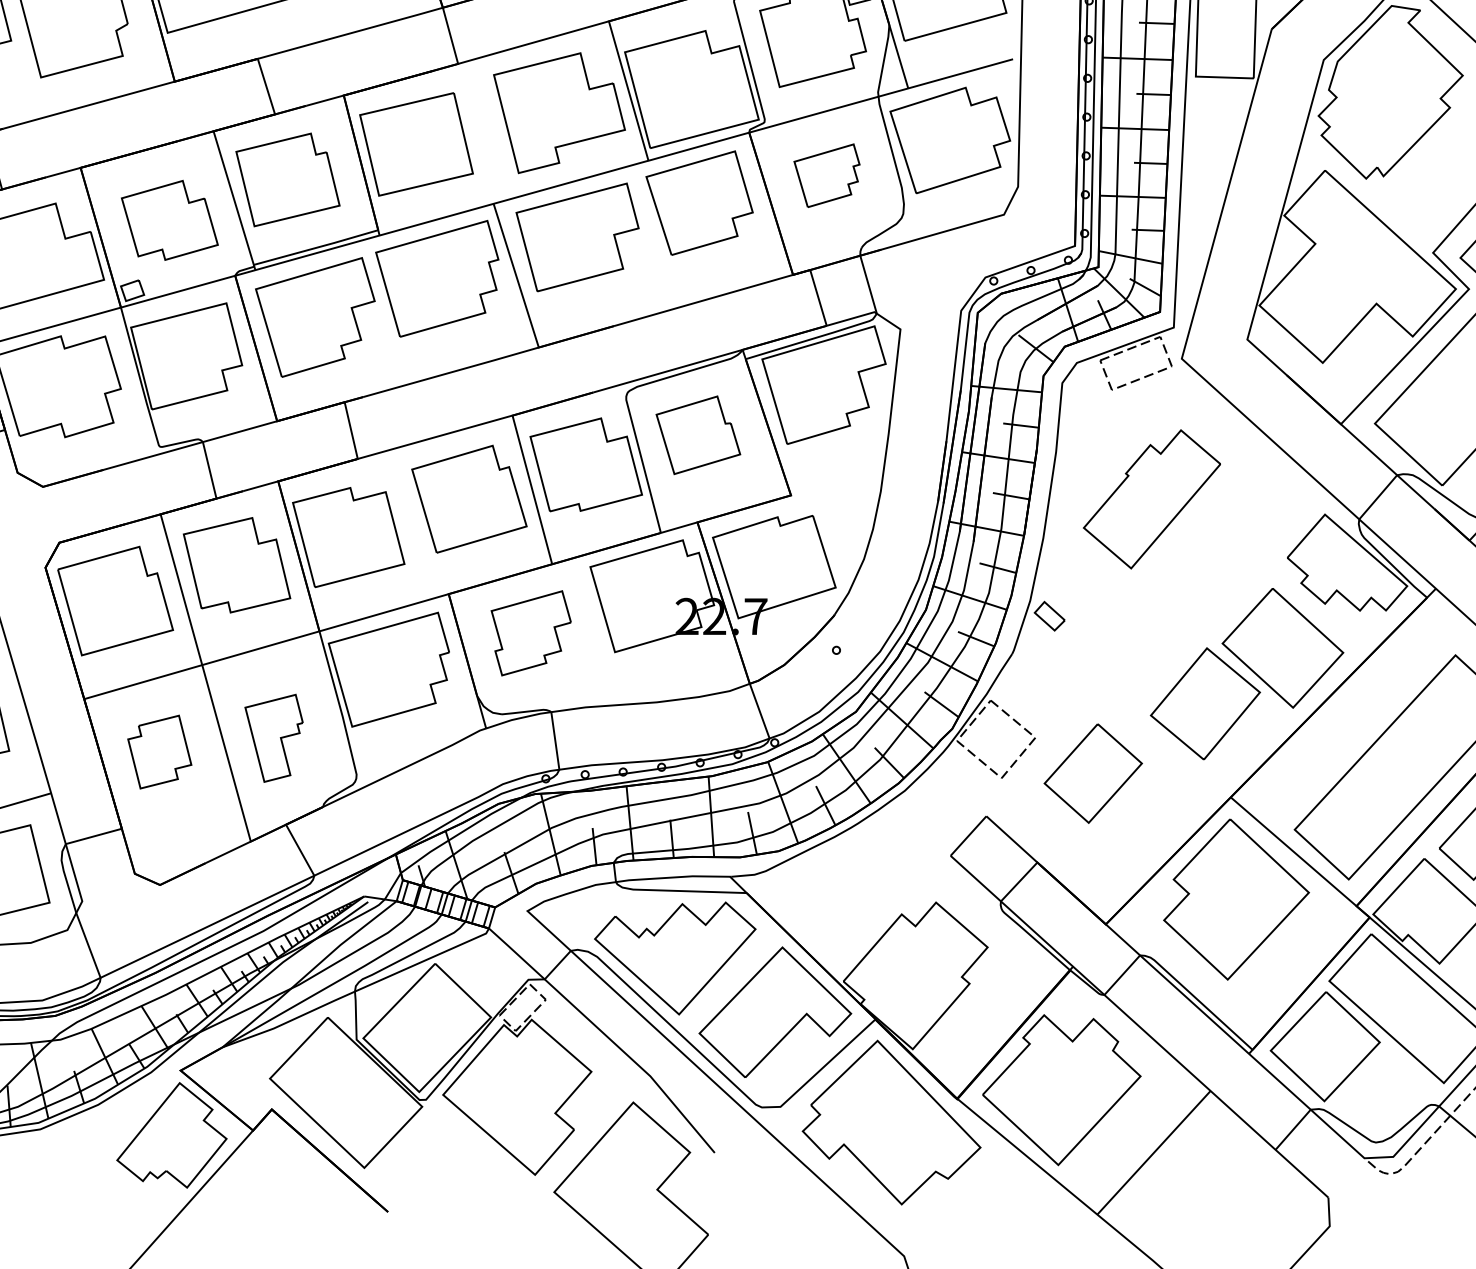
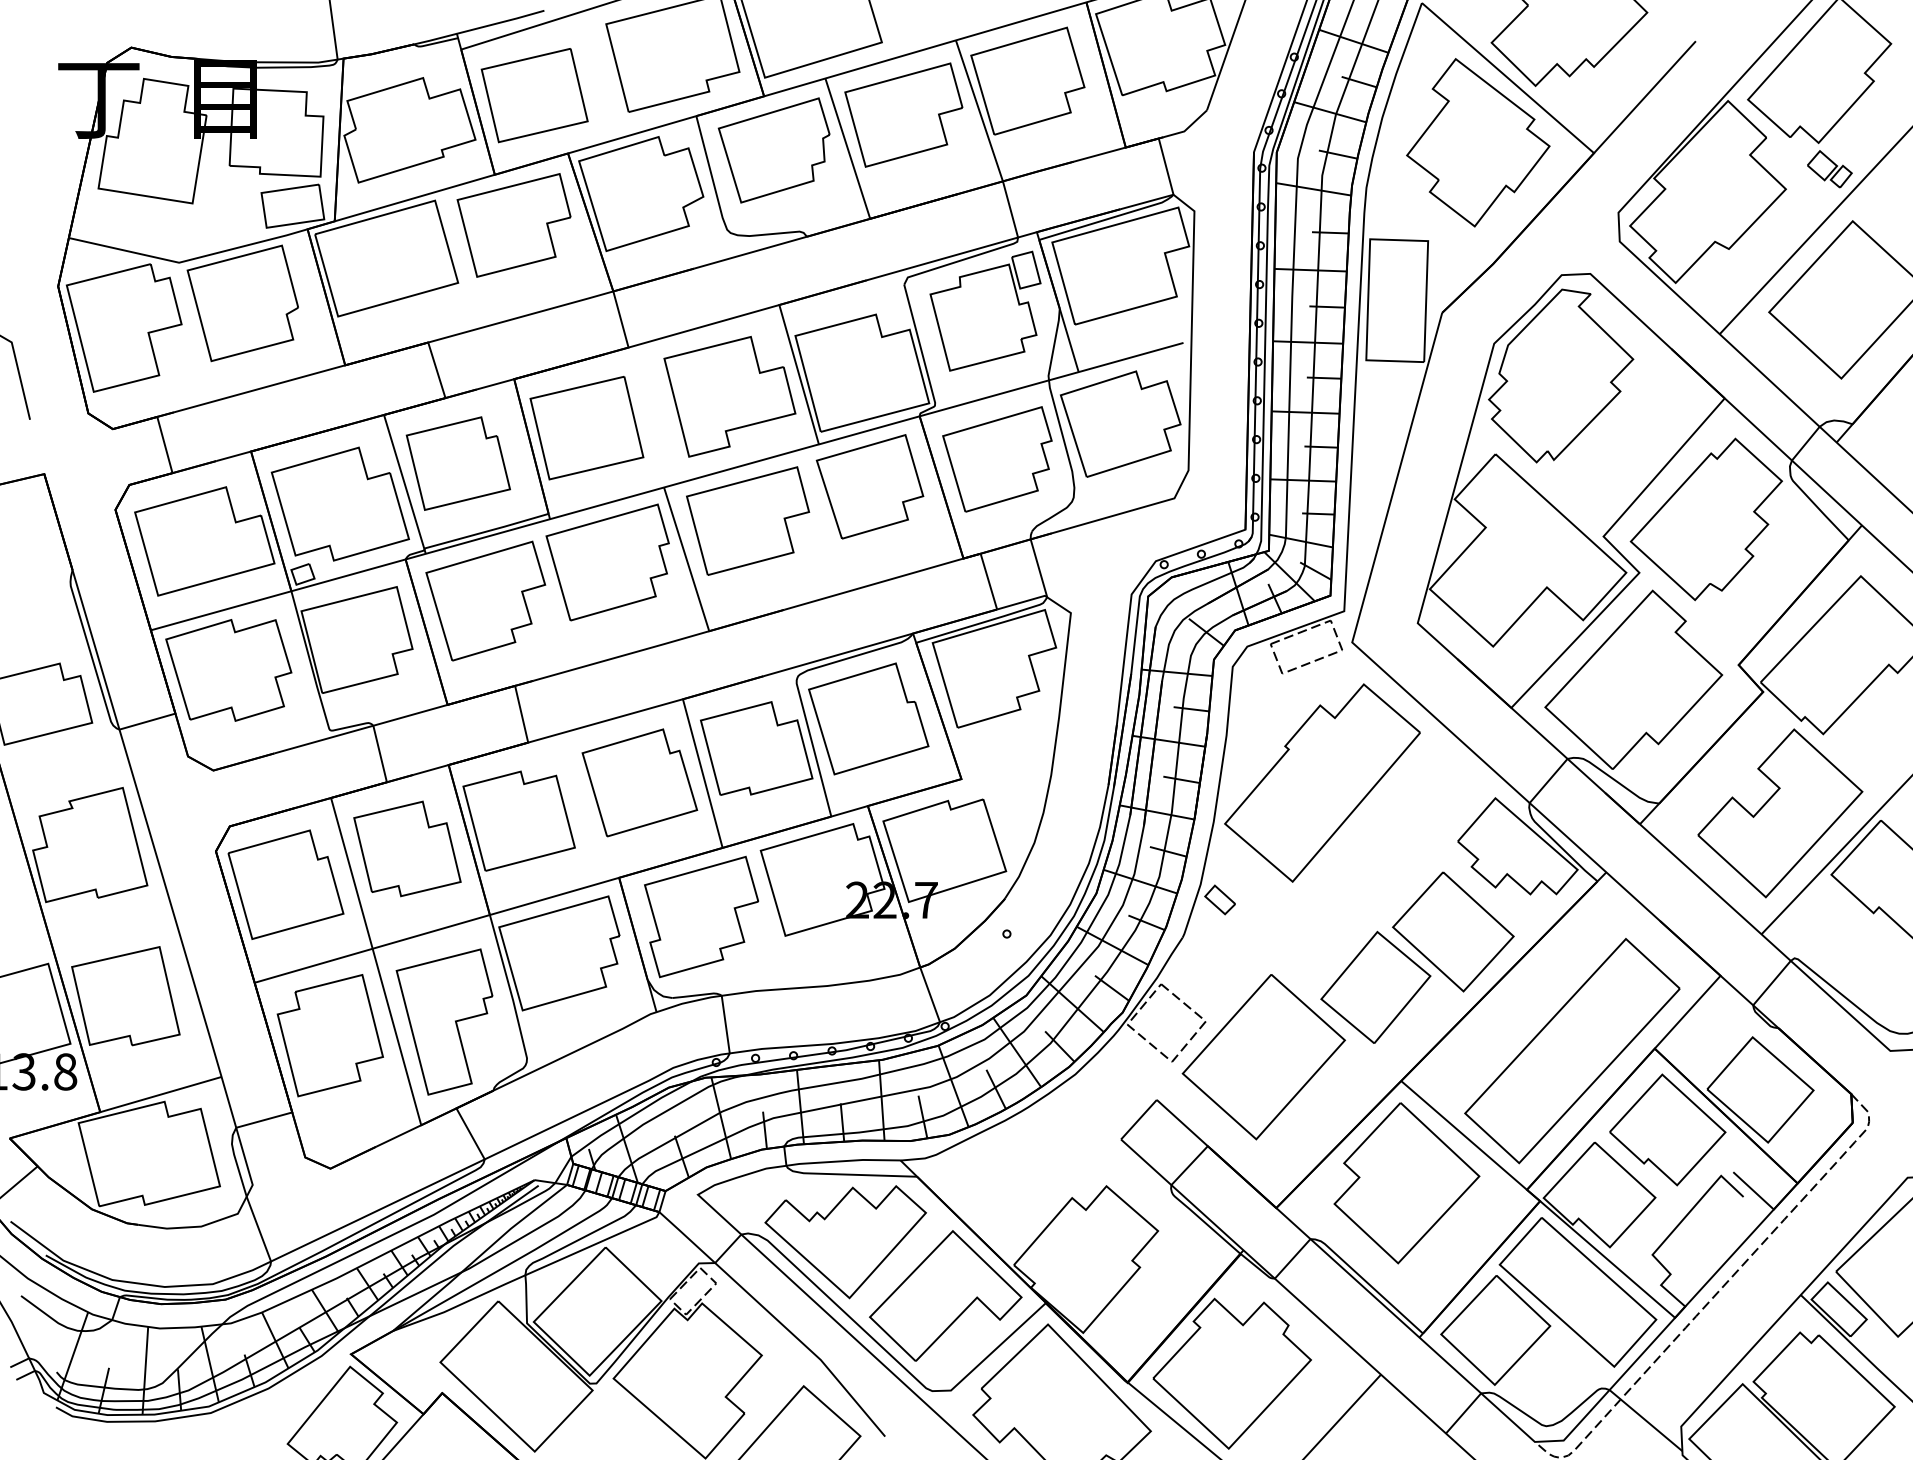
part: (827, 175) -> (997, 459), size x1.67
part: (169, 219) -> (339, 503), size x1.43
part: (698, 434) -> (868, 718), size x1.43
part: (1152, 498) -> (1322, 782), size x1.43
part: (531, 632) -> (701, 916), size x1.43
part: (274, 737) -> (444, 1021), size x1.67
part: (159, 751) -> (329, 1035), size x1.67
part: (1093, 773) -> (1263, 1057), size x1.67

